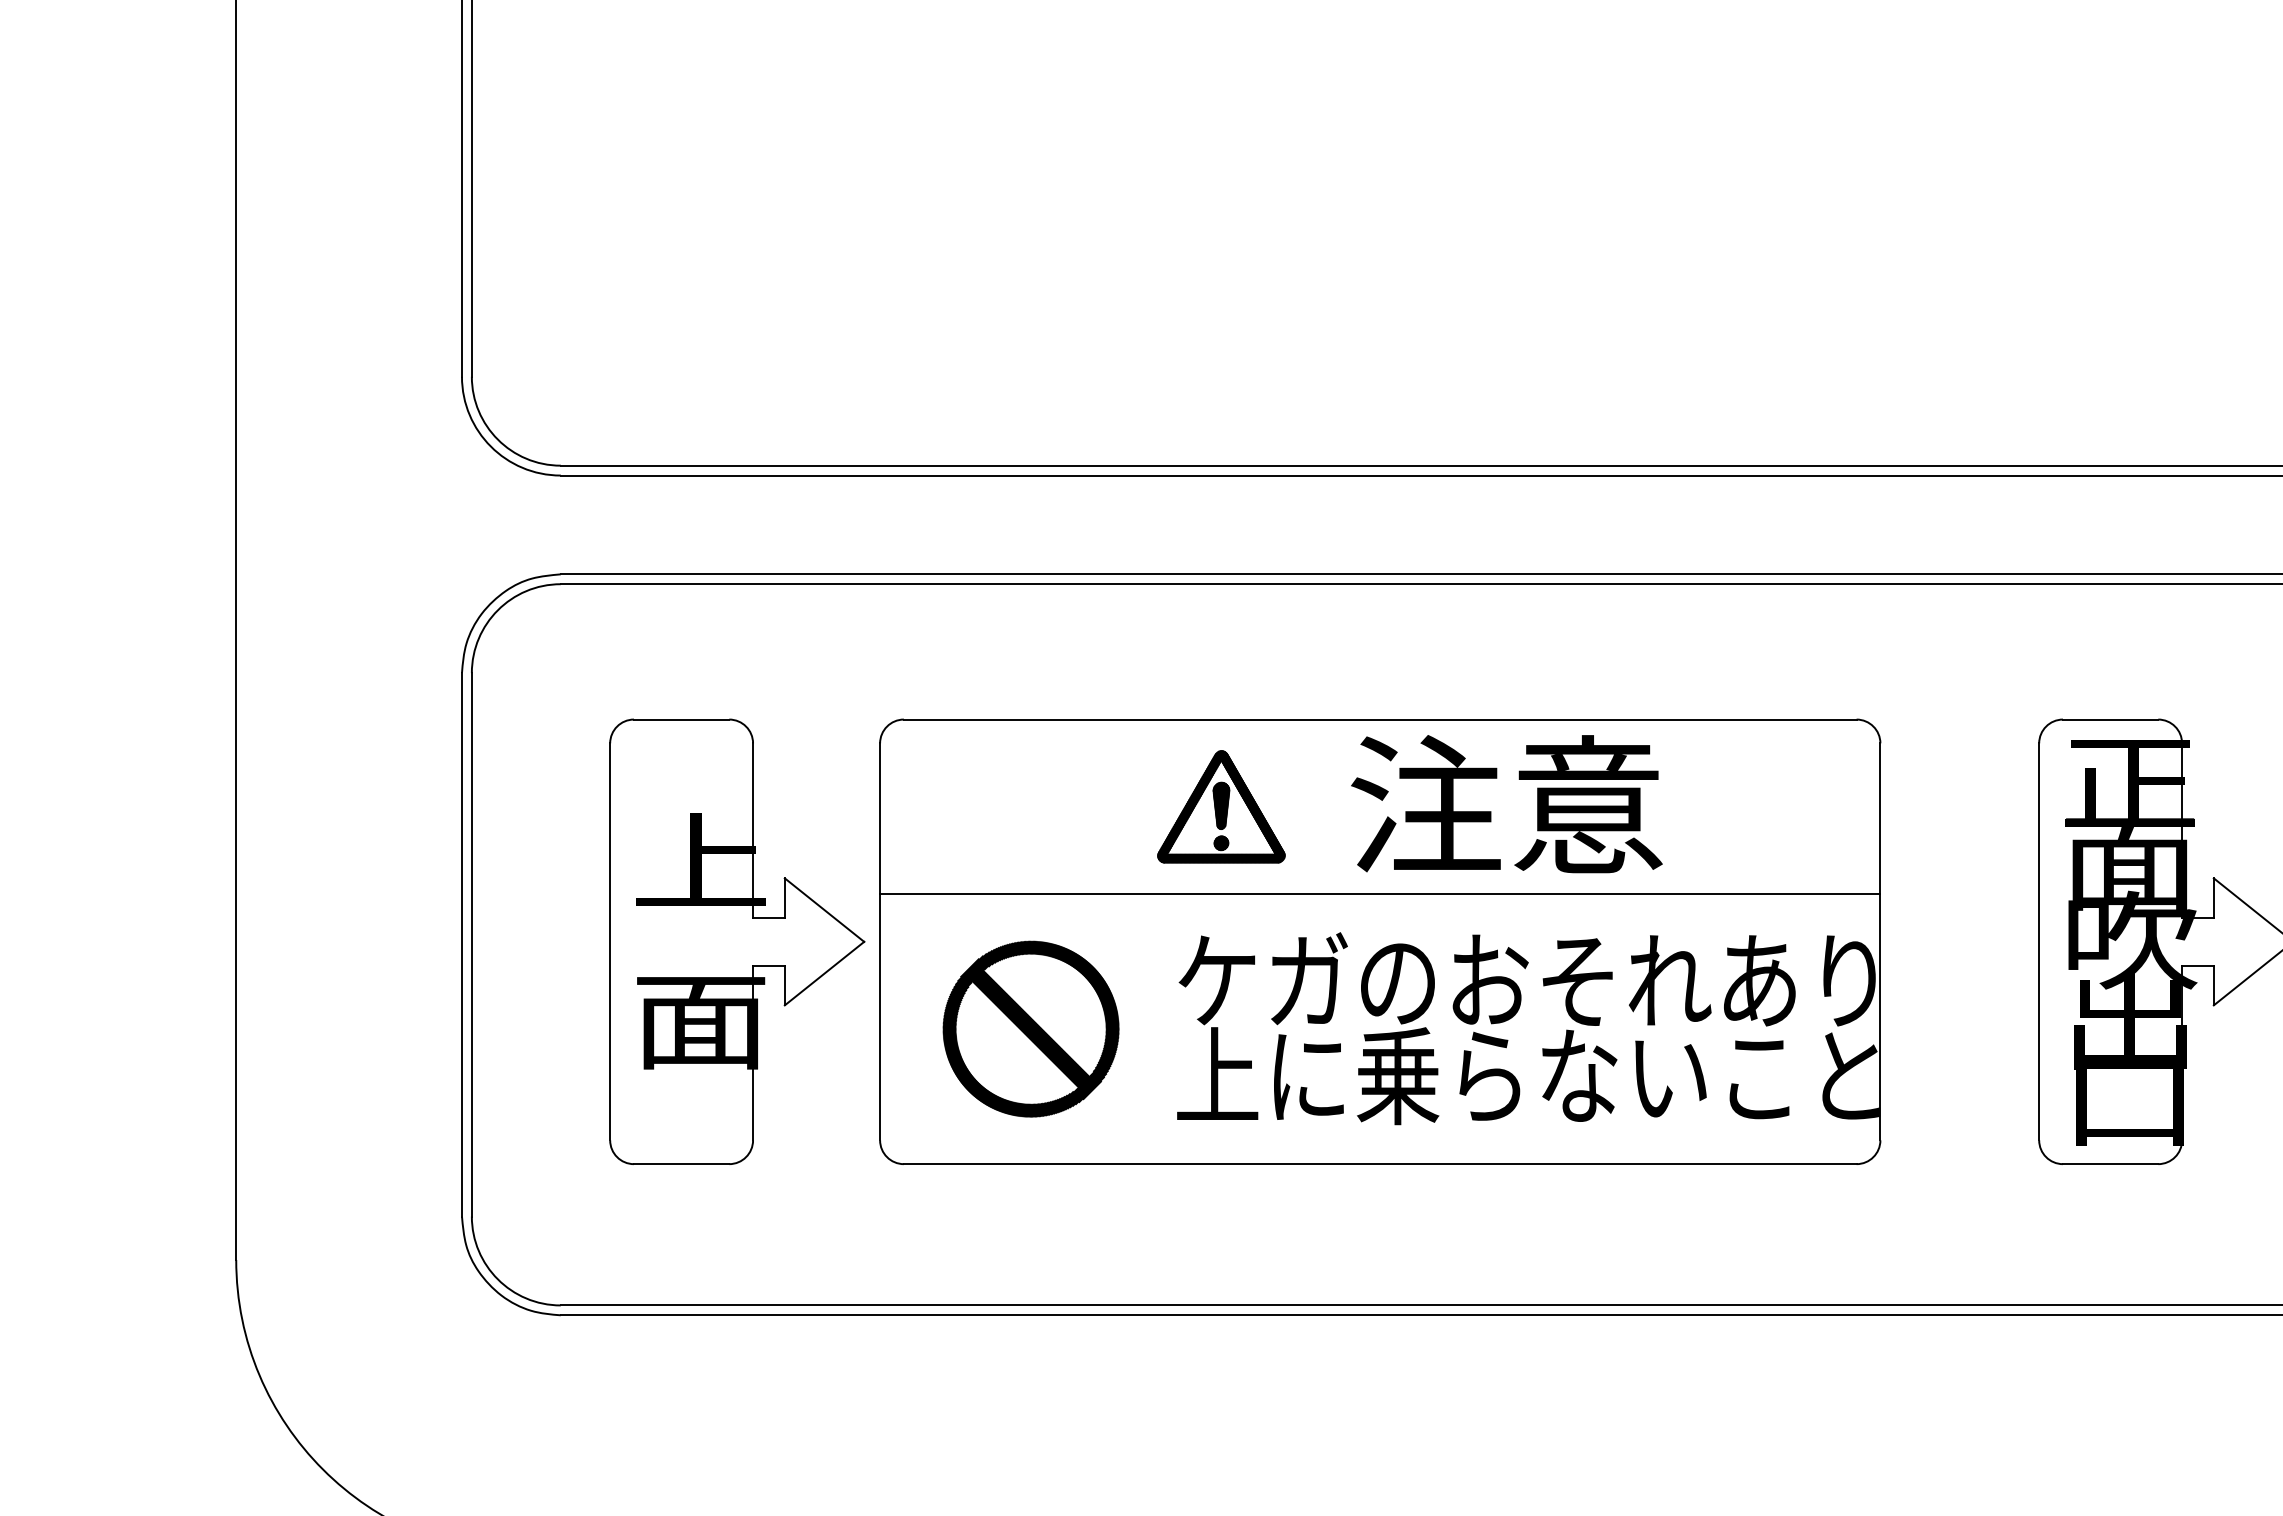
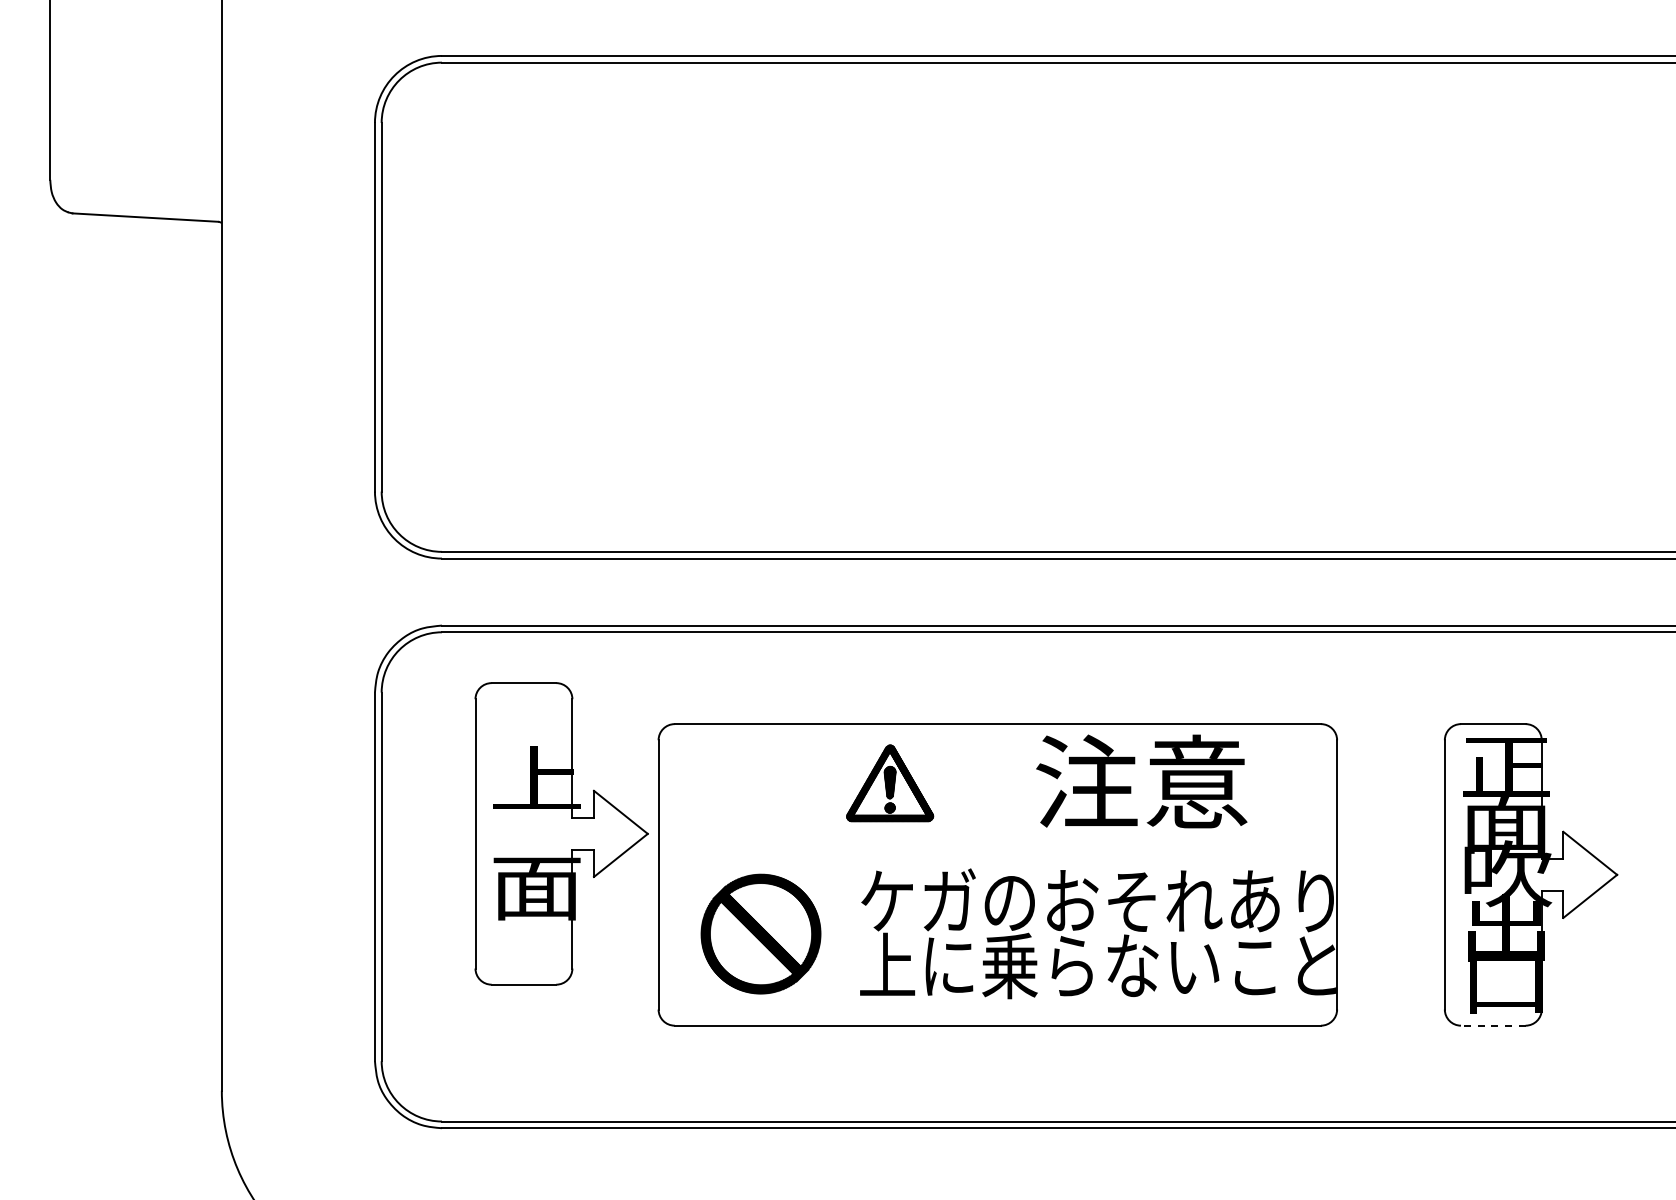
text: (1506, 804) -> (1141, 781), moved
line: (1379, 894) -> (997, 842), removed
part: (736, 941) -> (561, 833), moved
line: (2109, 1163) -> (1492, 1025), solid -> dashed

